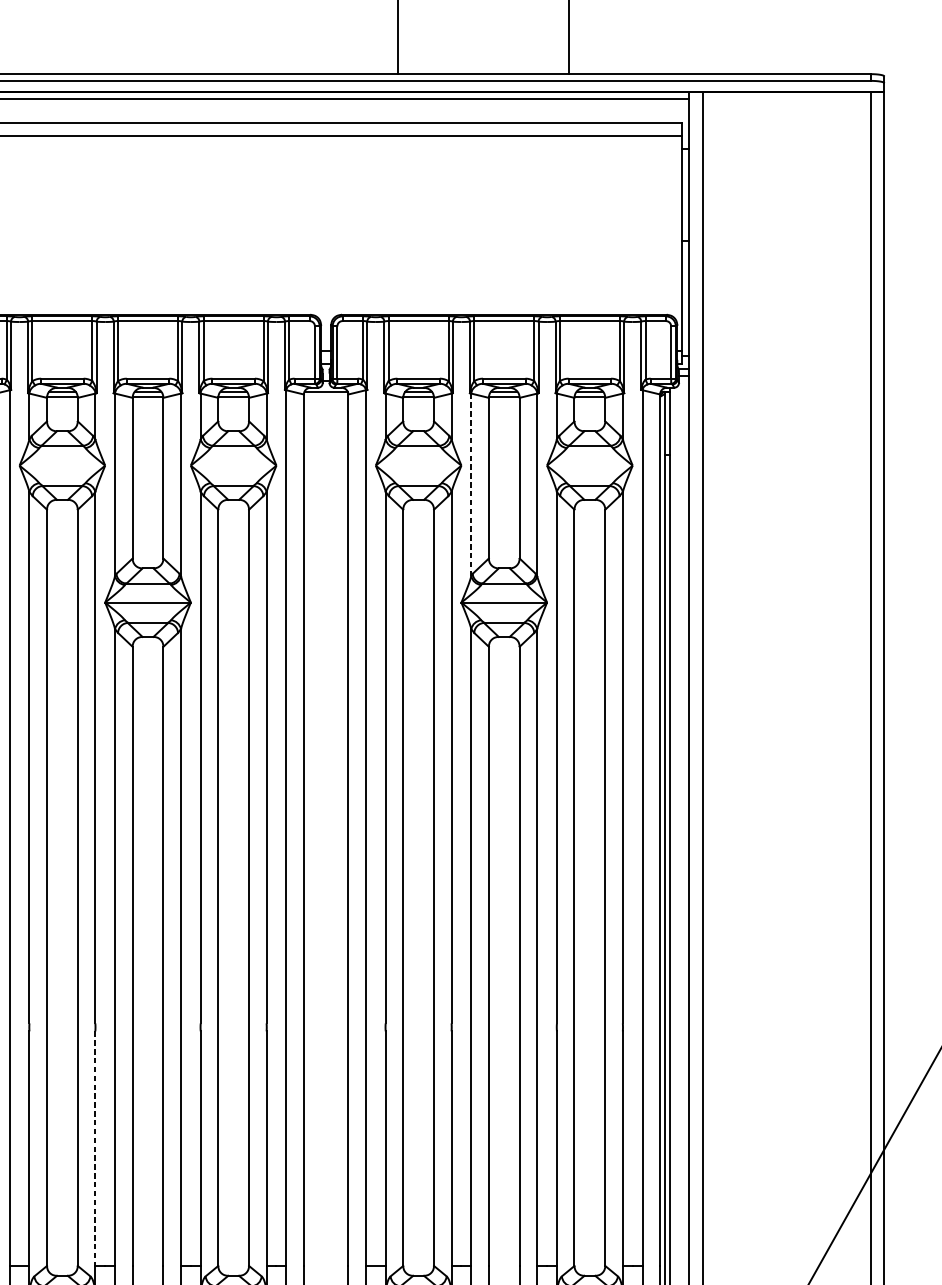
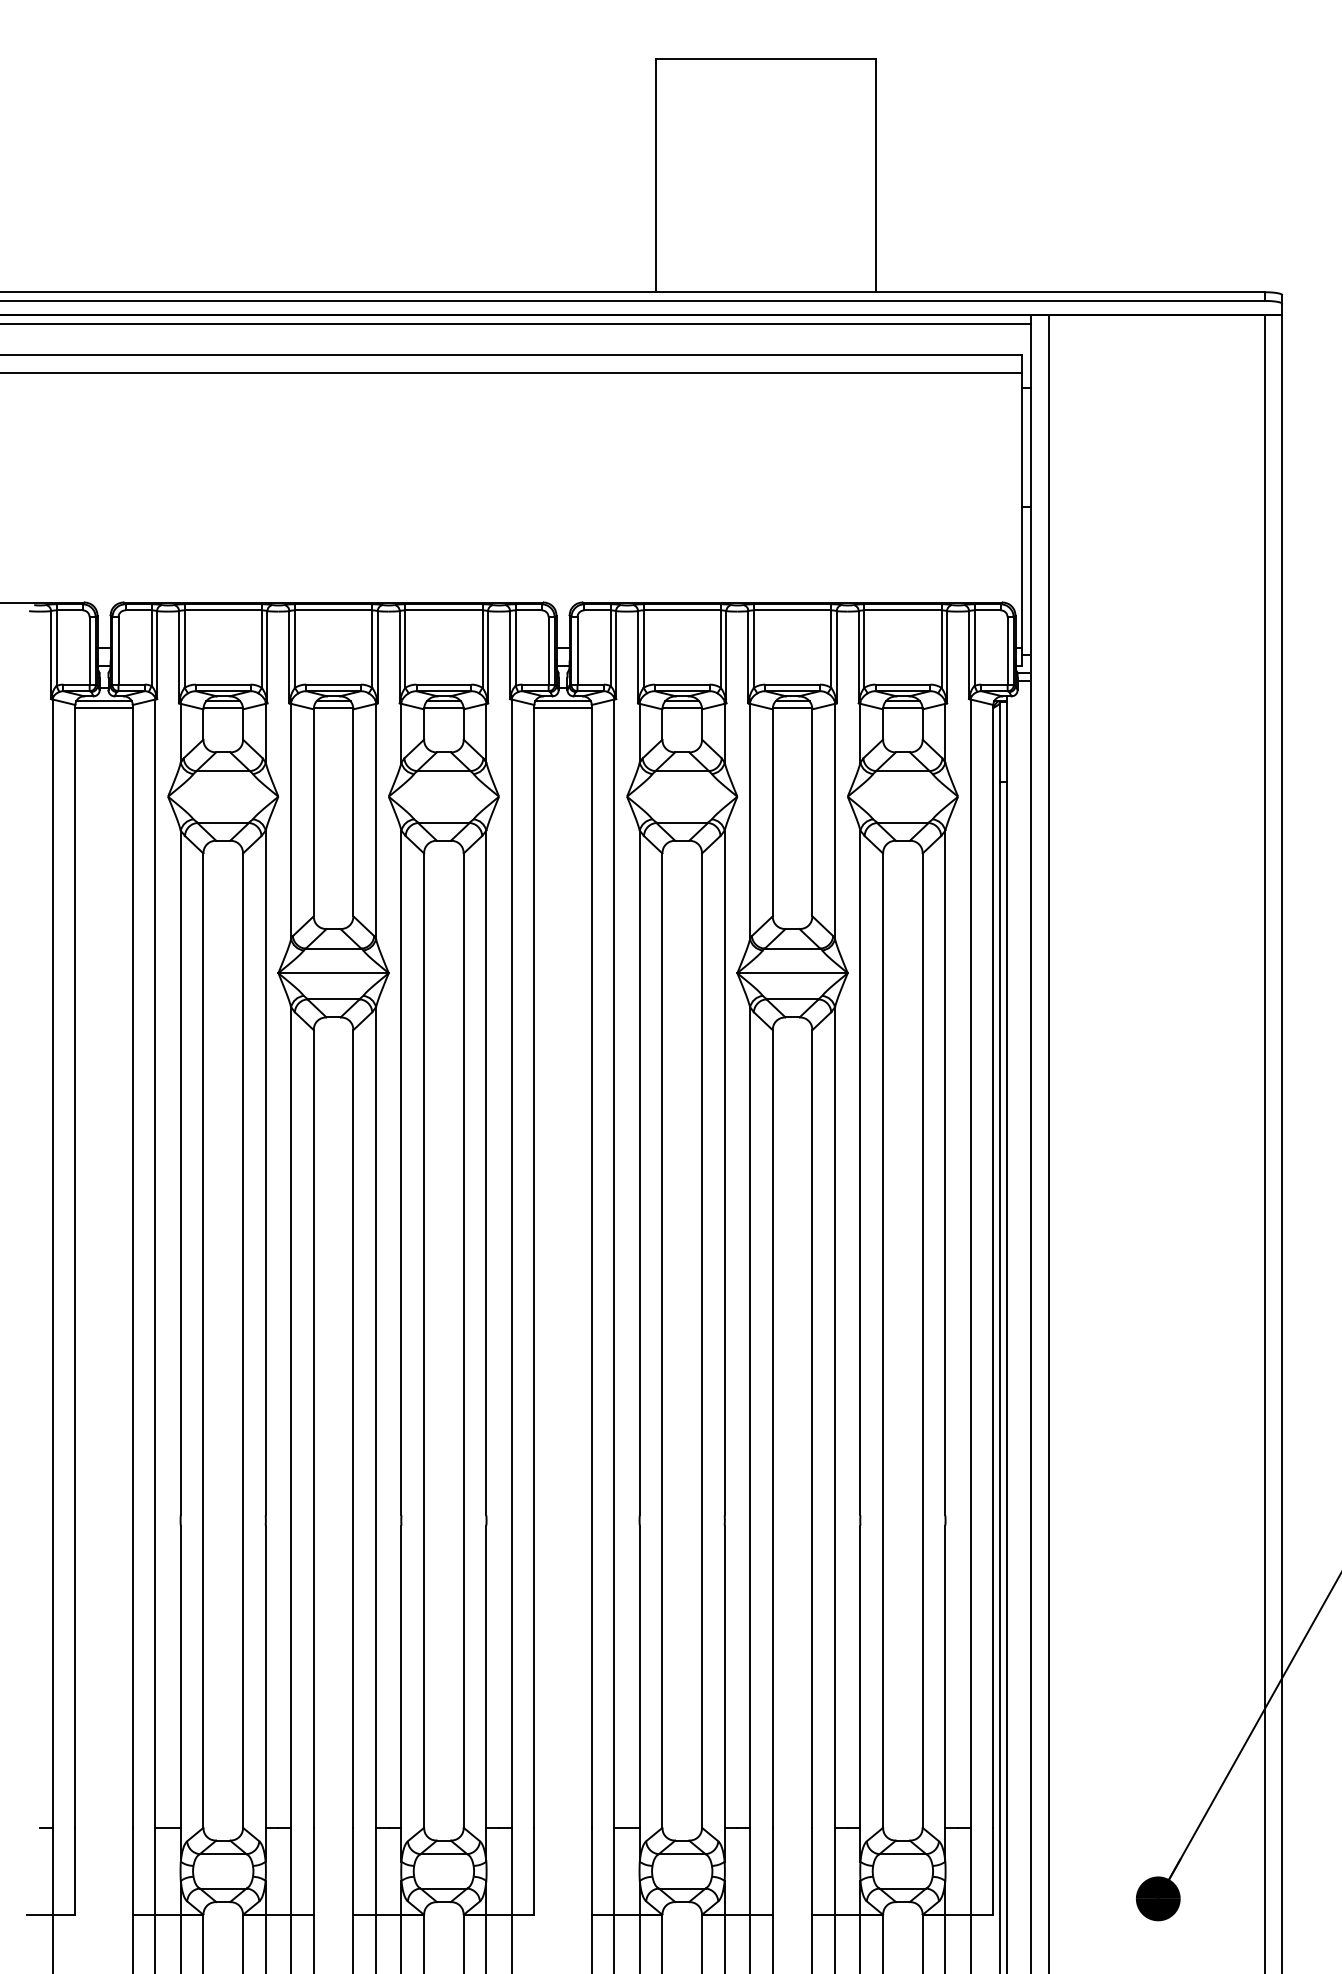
line: (325, 396) -> (562, 707), added
line: (471, 484) -> (750, 821), dashed -> solid
line: (95, 1149) -> (265, 1677), dashed -> solid

